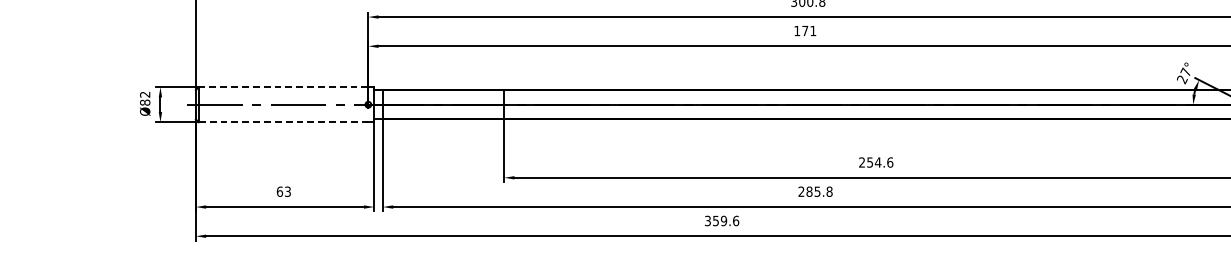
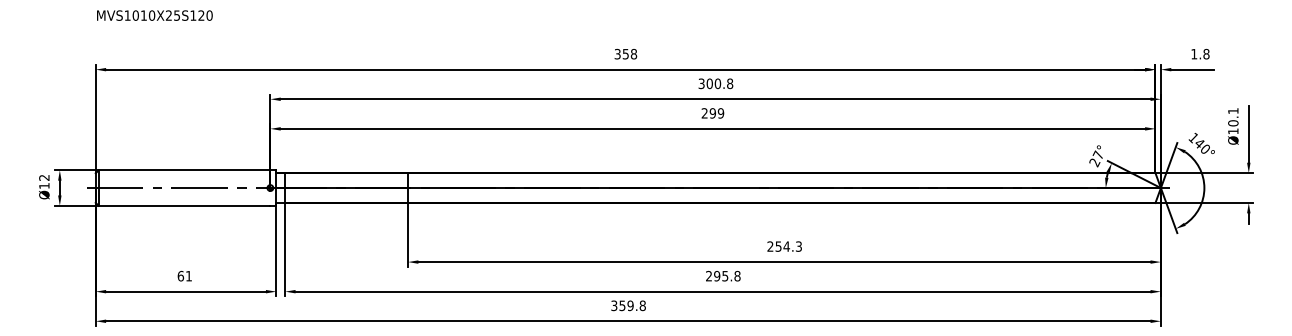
text: (804, 31) -> (712, 113), 171 -> 299
line: (283, 87) -> (184, 170), dashed -> solid
text: (145, 102) -> (44, 185), Ø82 -> Ø12
line: (283, 121) -> (184, 205), dashed -> solid
text: (889, 162) -> (798, 246), 254.6 -> 254.3
text: (287, 191) -> (188, 275), 63 -> 61
text: (809, 192) -> (717, 276), 285.8 -> 295.8
text: (735, 220) -> (642, 305), 359.6 -> 359.8

